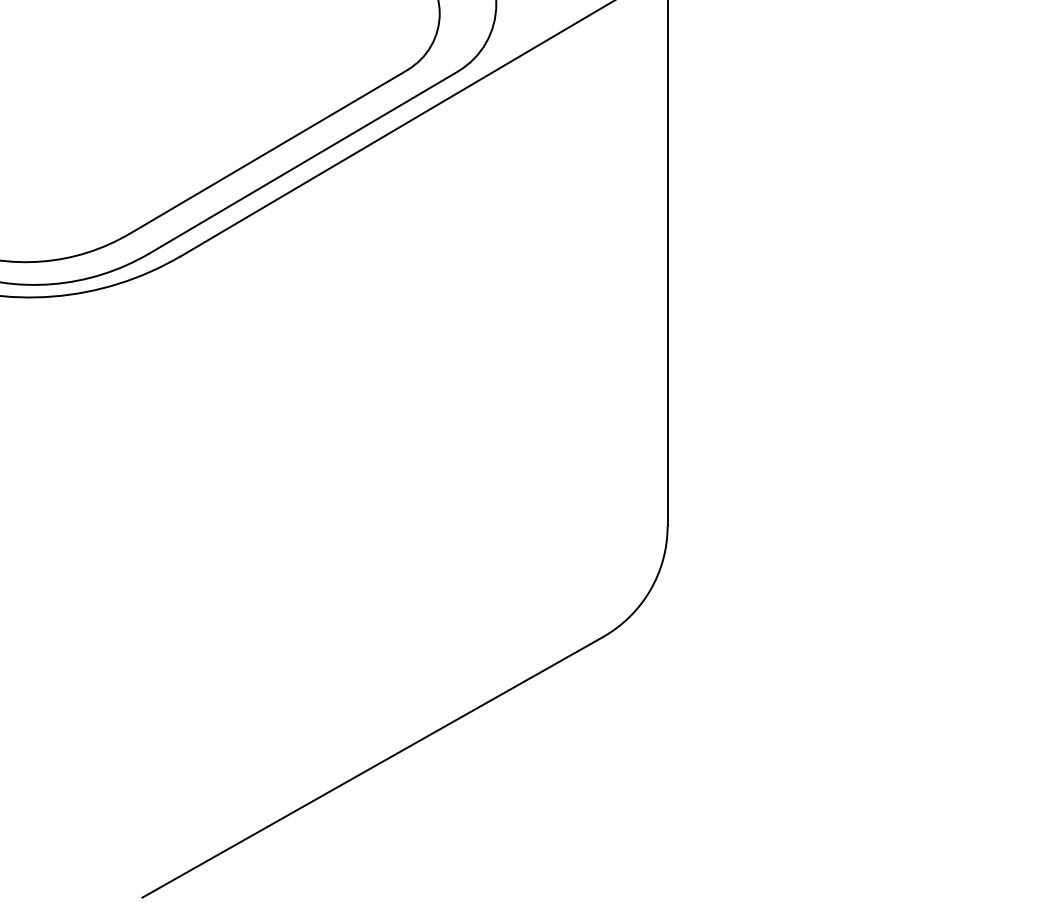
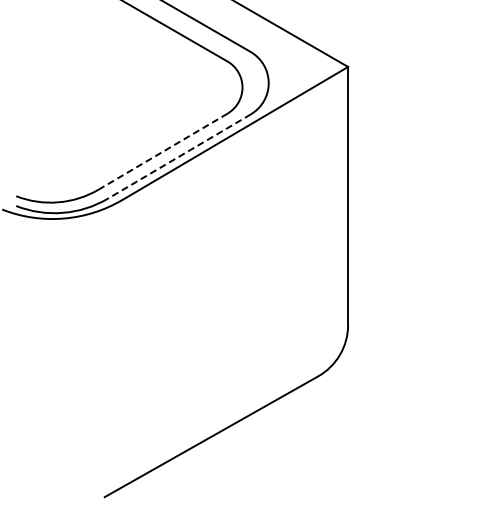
line: (269, 151) -> (163, 151), solid -> dashed
line: (303, 162) -> (179, 156), solid -> dashed

